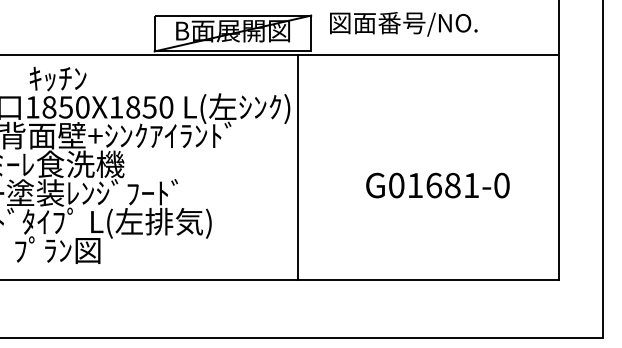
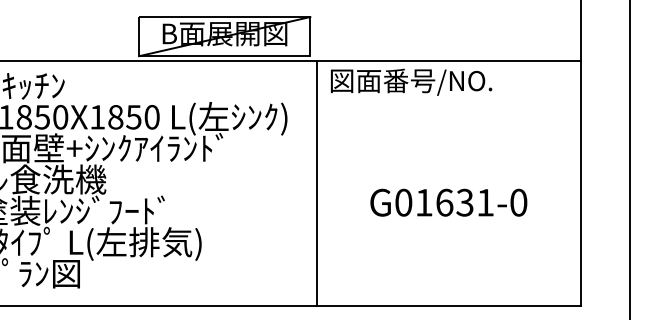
text: (403, 24) -> (411, 82), moved
line: (297, 167) -> (316, 182), moved
text: (452, 185) -> (464, 202), G01681-0 -> G01631-0

